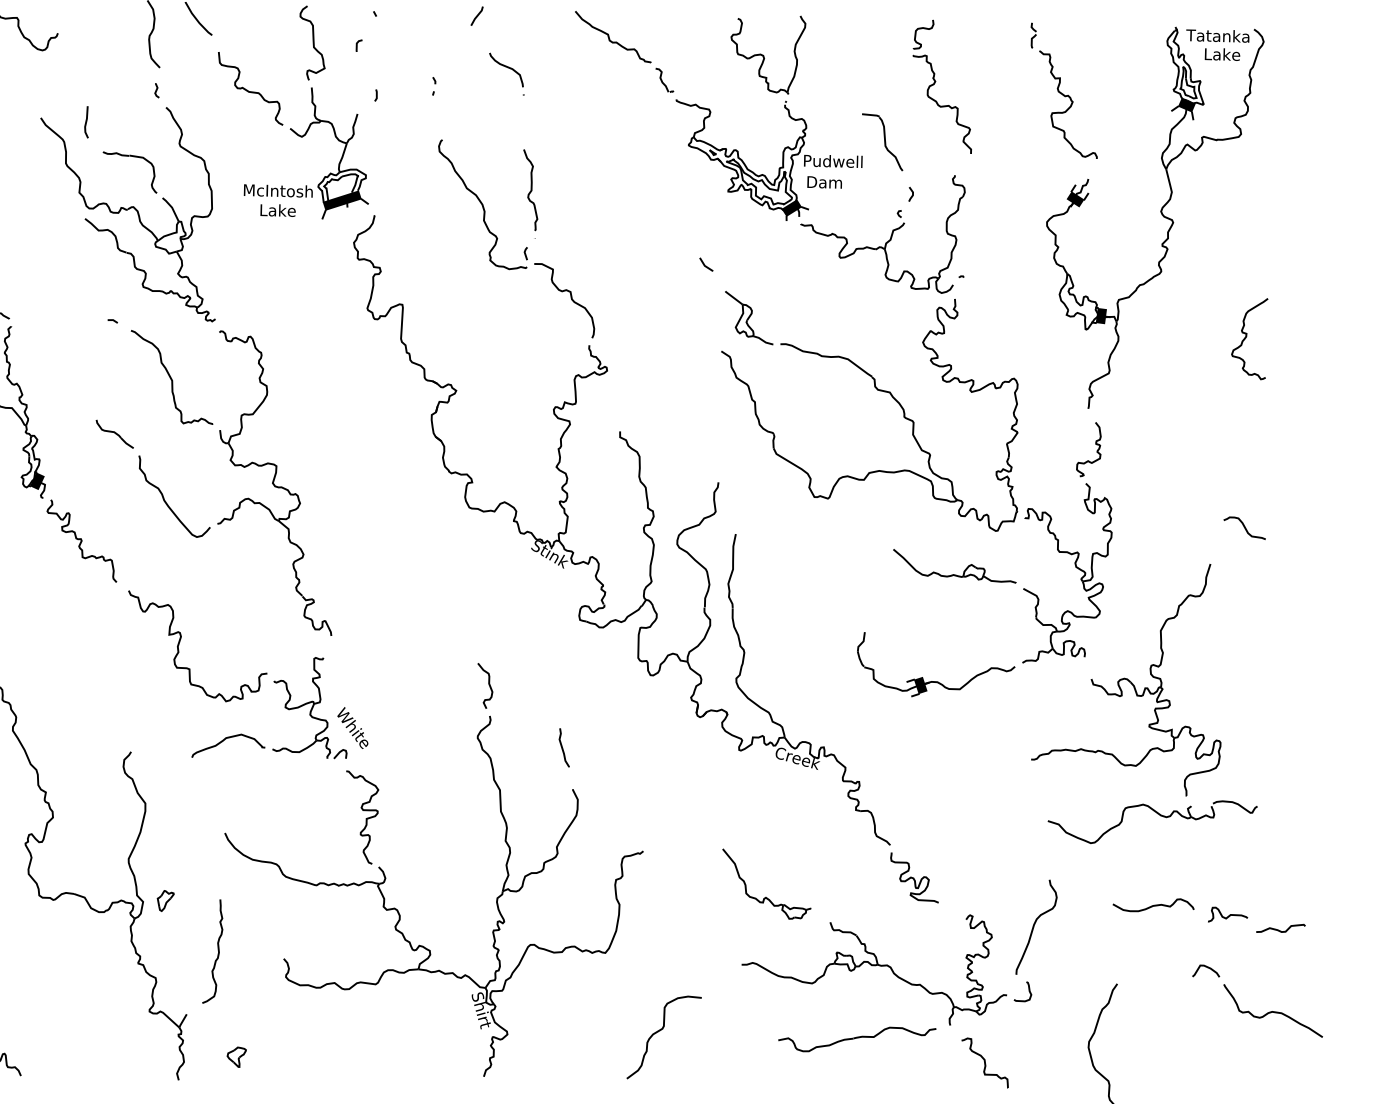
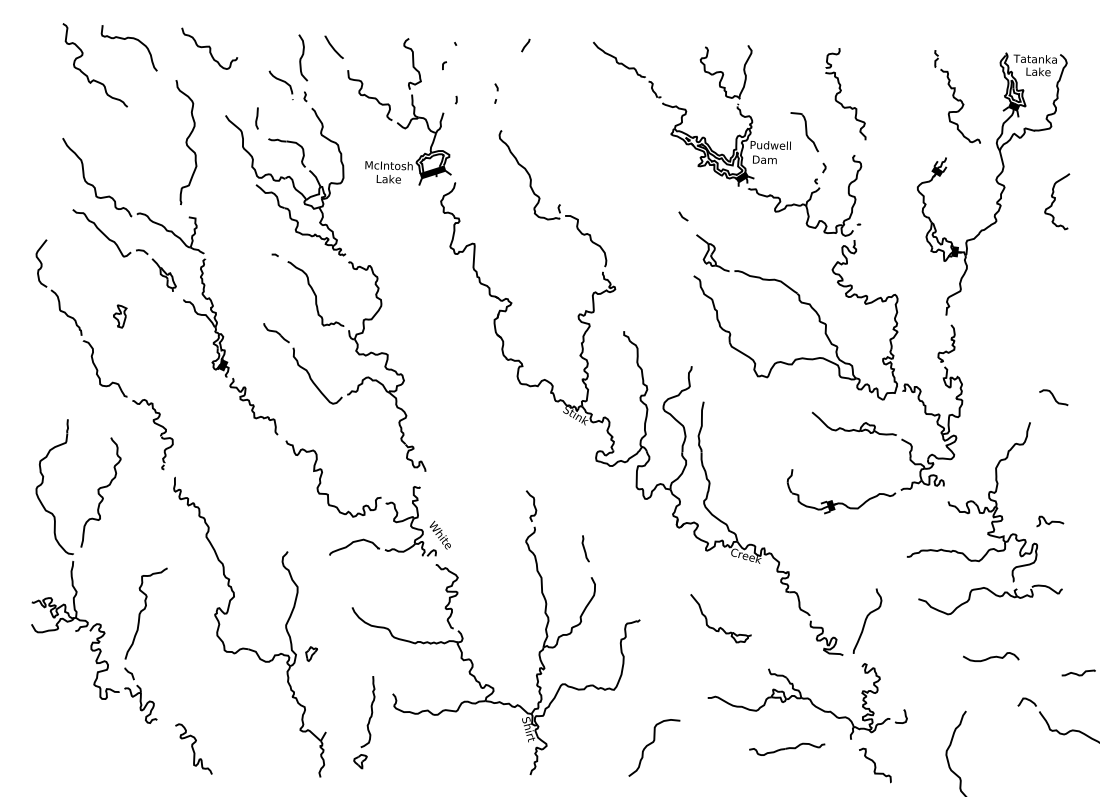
part: (505, 74) -> (280, 85), moved
part: (433, 85) -> (495, 93), size x1.6
part: (1064, 90) -> (957, 96), moved
part: (530, 193) -> (562, 167), removed
curve: (1247, 337) -> (1055, 200), moved
part: (765, 897) -> (720, 627), moved
curve: (1228, 914) -> (1050, 521), moved
curve: (1034, 926) -> (866, 620), moved
curve: (217, 952) -> (371, 712), moved
part: (856, 1039) -> (786, 749), size x0.7

